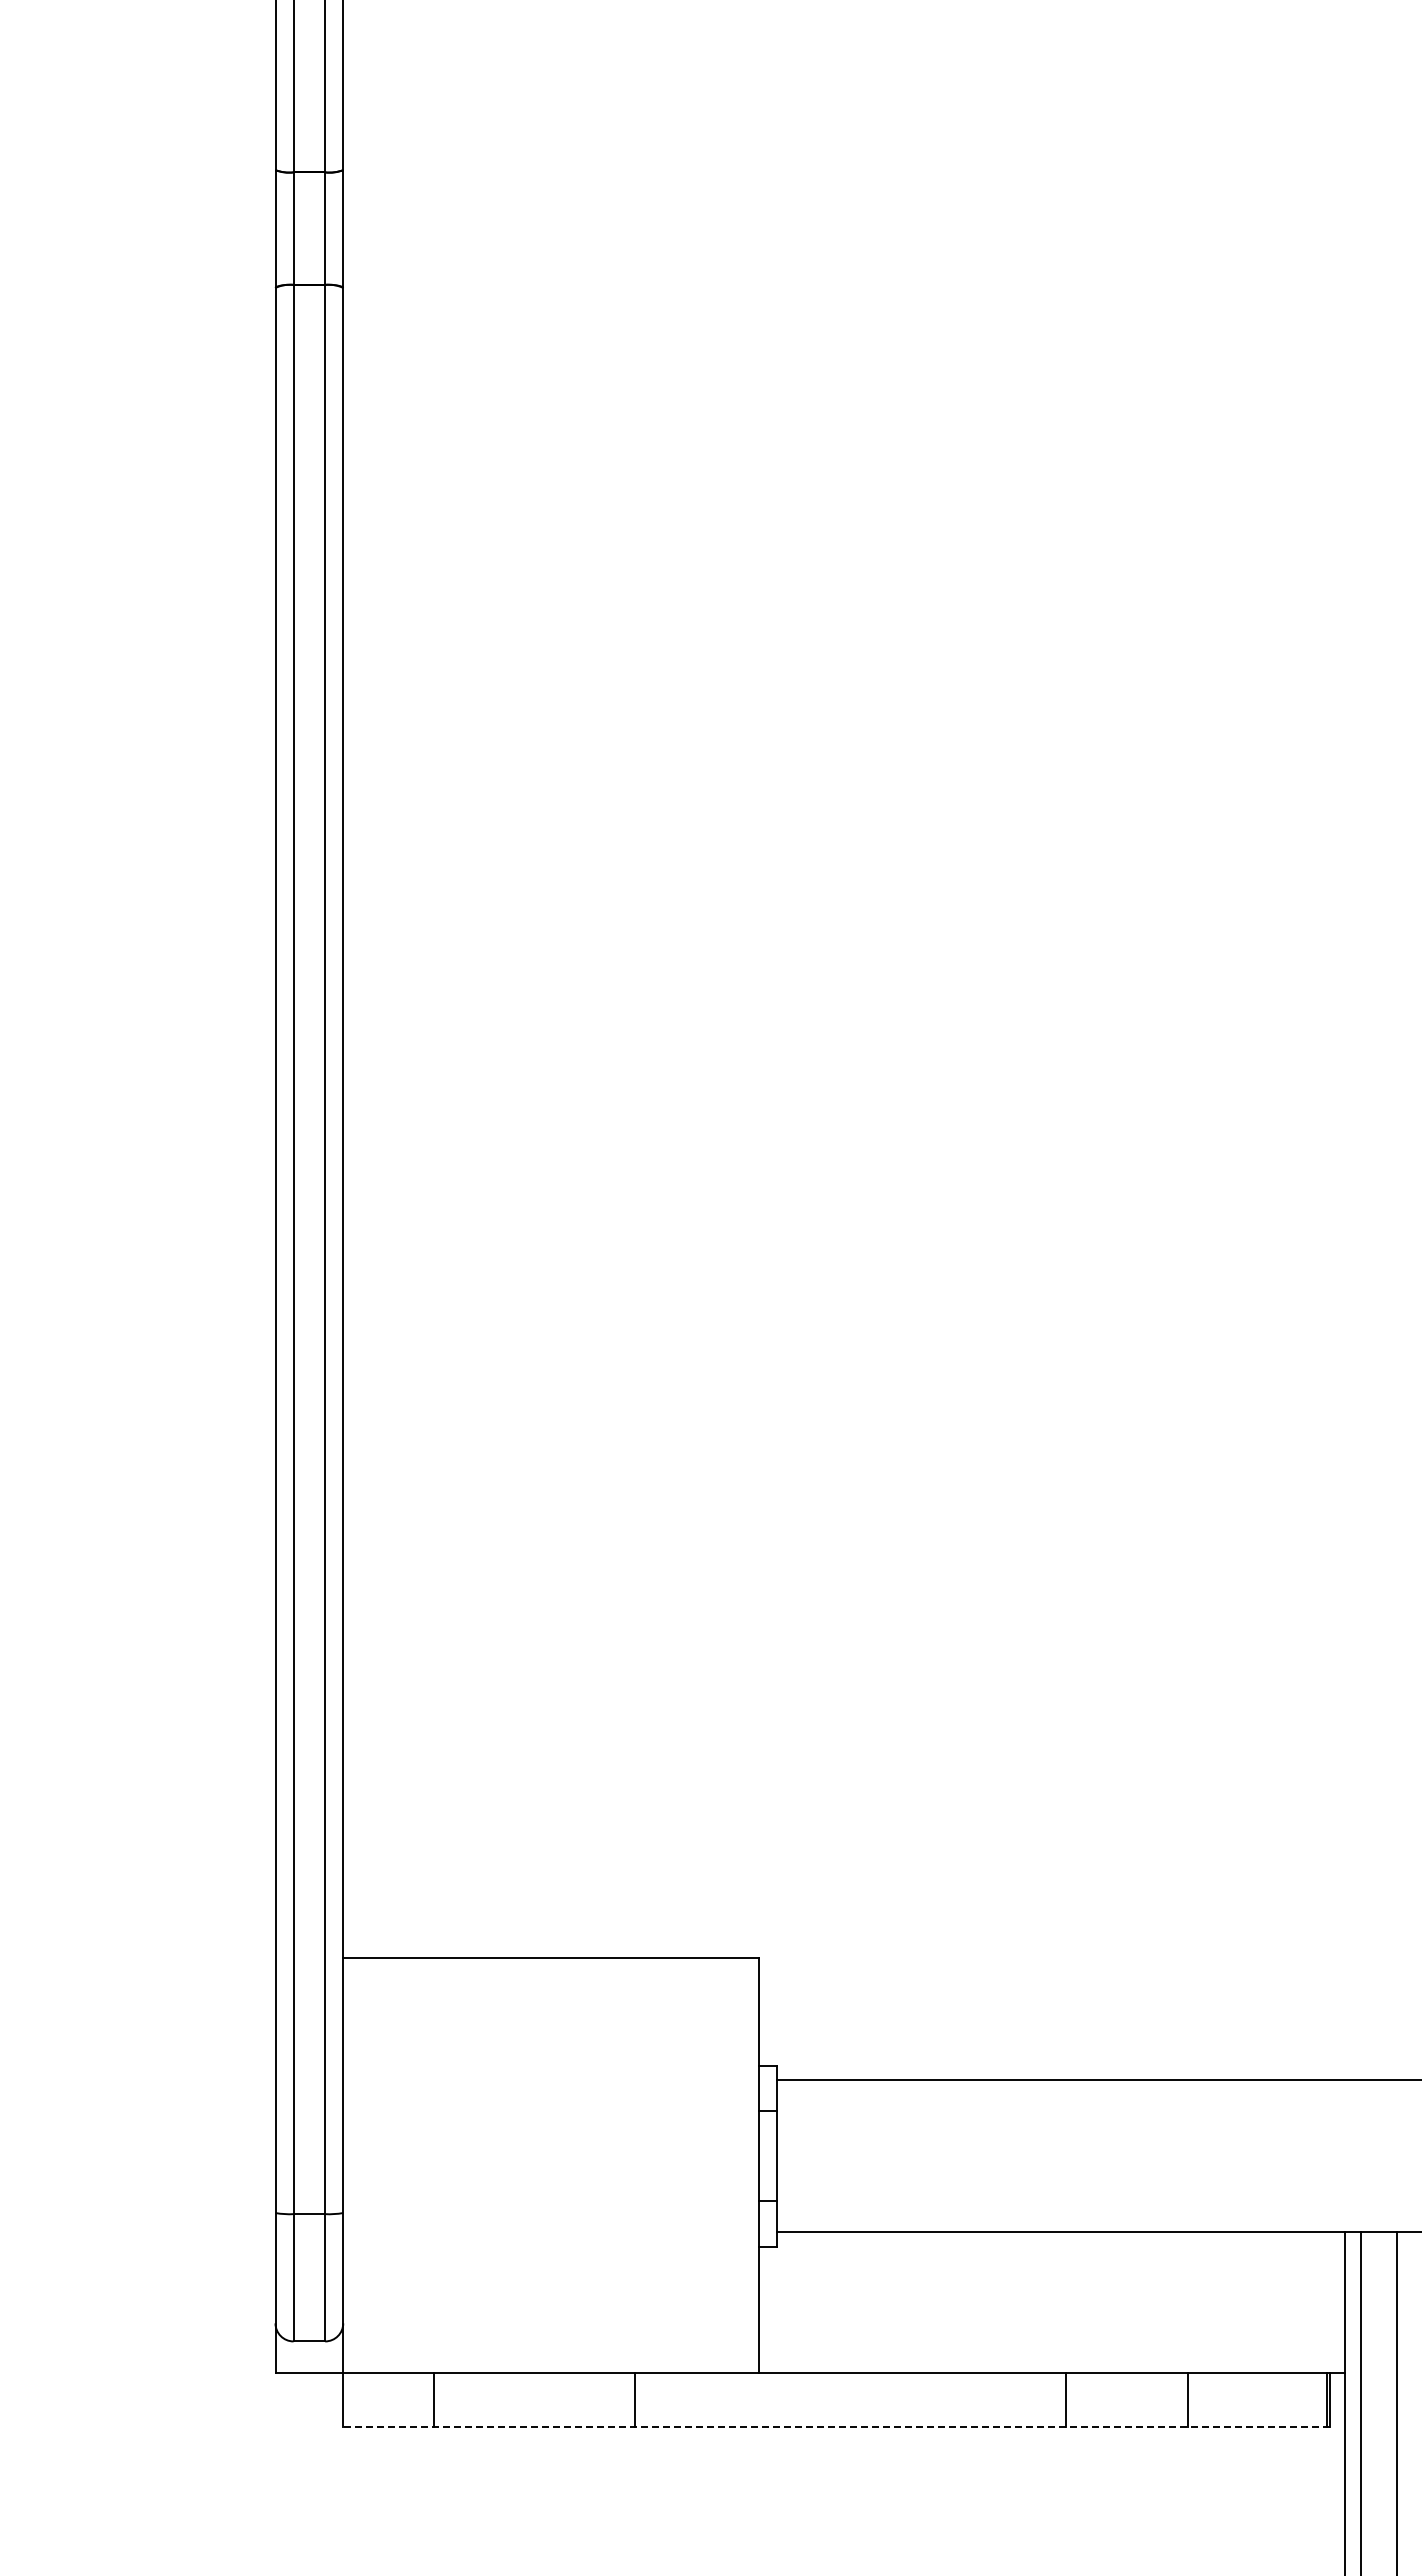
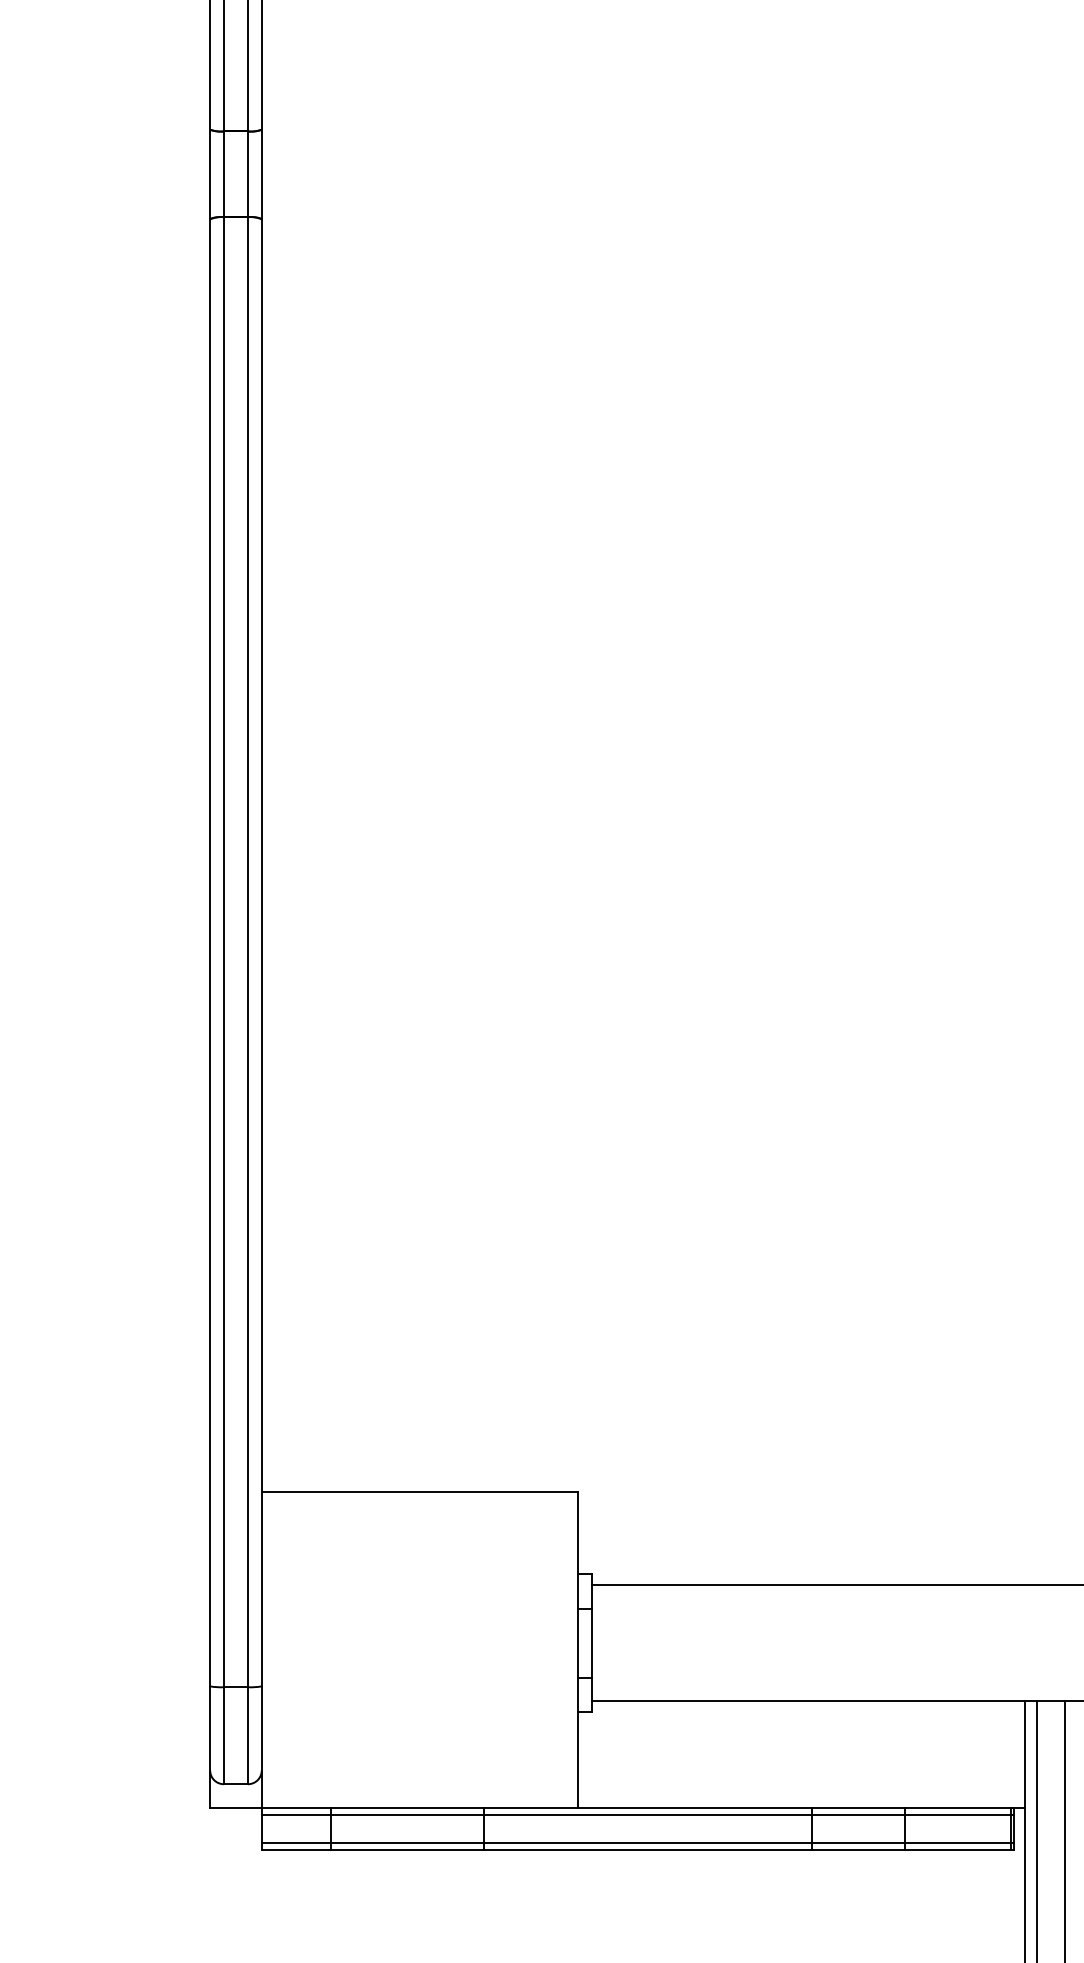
line: (836, 2382) -> (637, 1815), added
line: (836, 2418) -> (637, 1842), added
line: (836, 2427) -> (637, 1849), dashed -> solid

